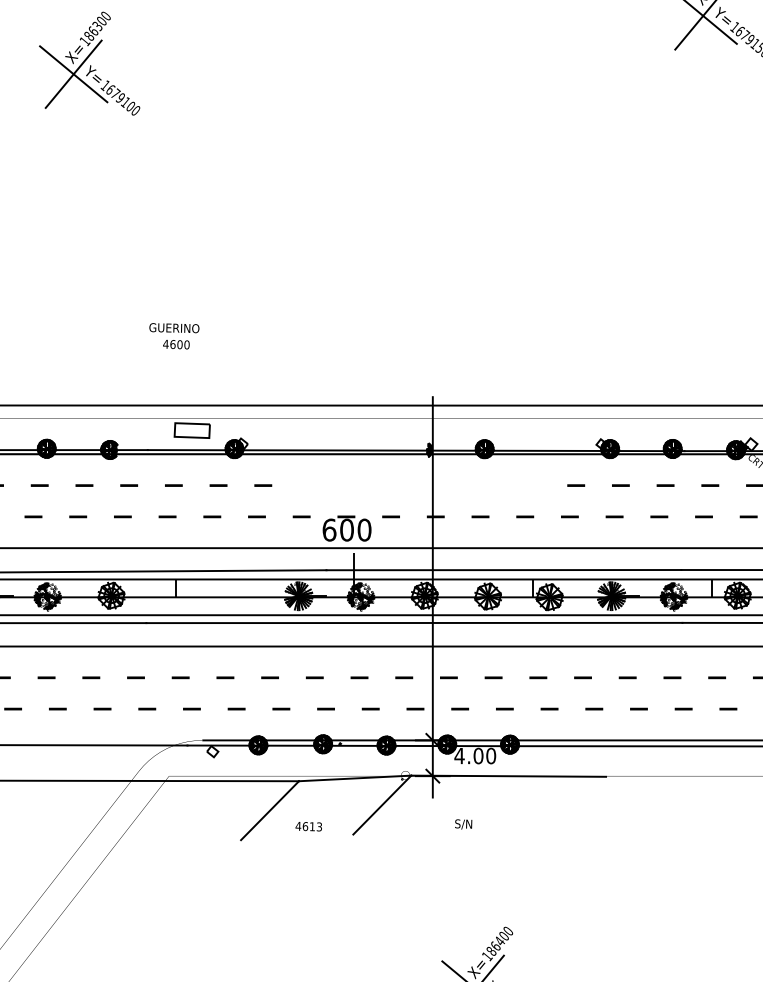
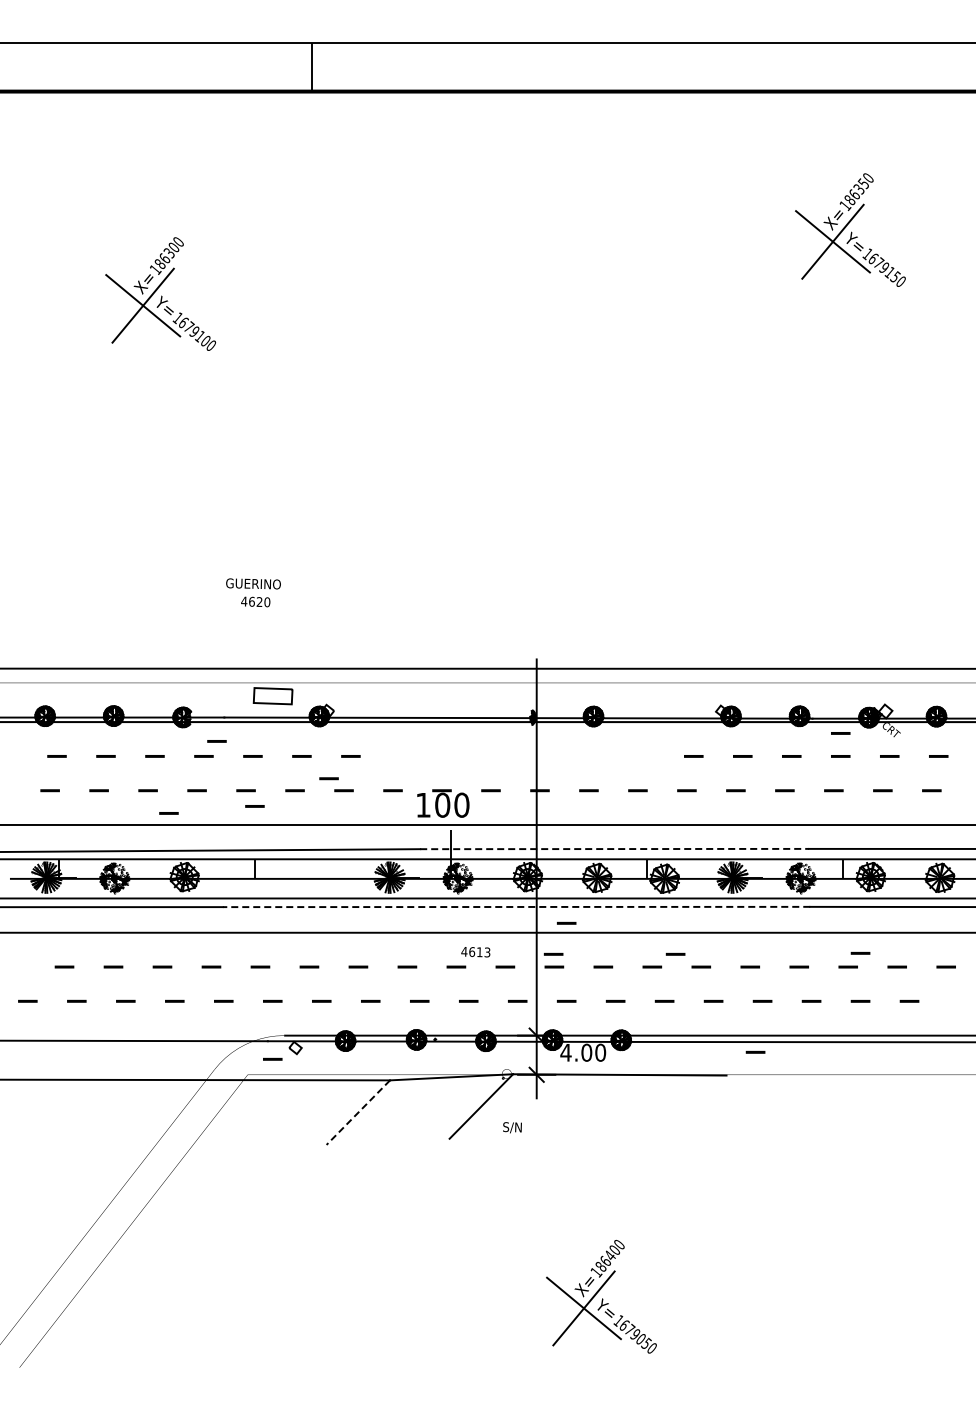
text: (179, 345) -> (259, 602), 4600 -> 4620
line: (710, 464) -> (840, 733), added
line: (140, 471) -> (216, 741), added
line: (242, 505) -> (328, 778), added
text: (329, 529) -> (423, 804), 600 -> 100
line: (175, 531) -> (254, 806), added
line: (96, 537) -> (168, 813), added
line: (504, 570) -> (615, 849), solid -> dashed
line: (414, 622) -> (516, 906), solid -> dashed
line: (460, 637) -> (566, 922), added
line: (728, 665) -> (860, 953), added
line: (448, 666) -> (553, 954), added
line: (559, 666) -> (675, 954), added
line: (632, 755) -> (755, 1052), added
line: (191, 761) -> (272, 1058), added
line: (269, 811) -> (357, 1113), solid -> dashed
text: (463, 824) -> (512, 1127), moved
text: (308, 826) -> (475, 952), moved

